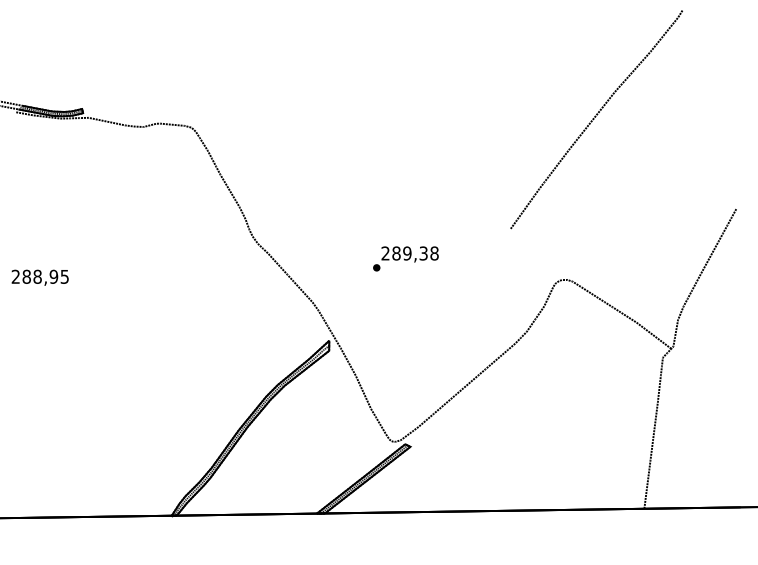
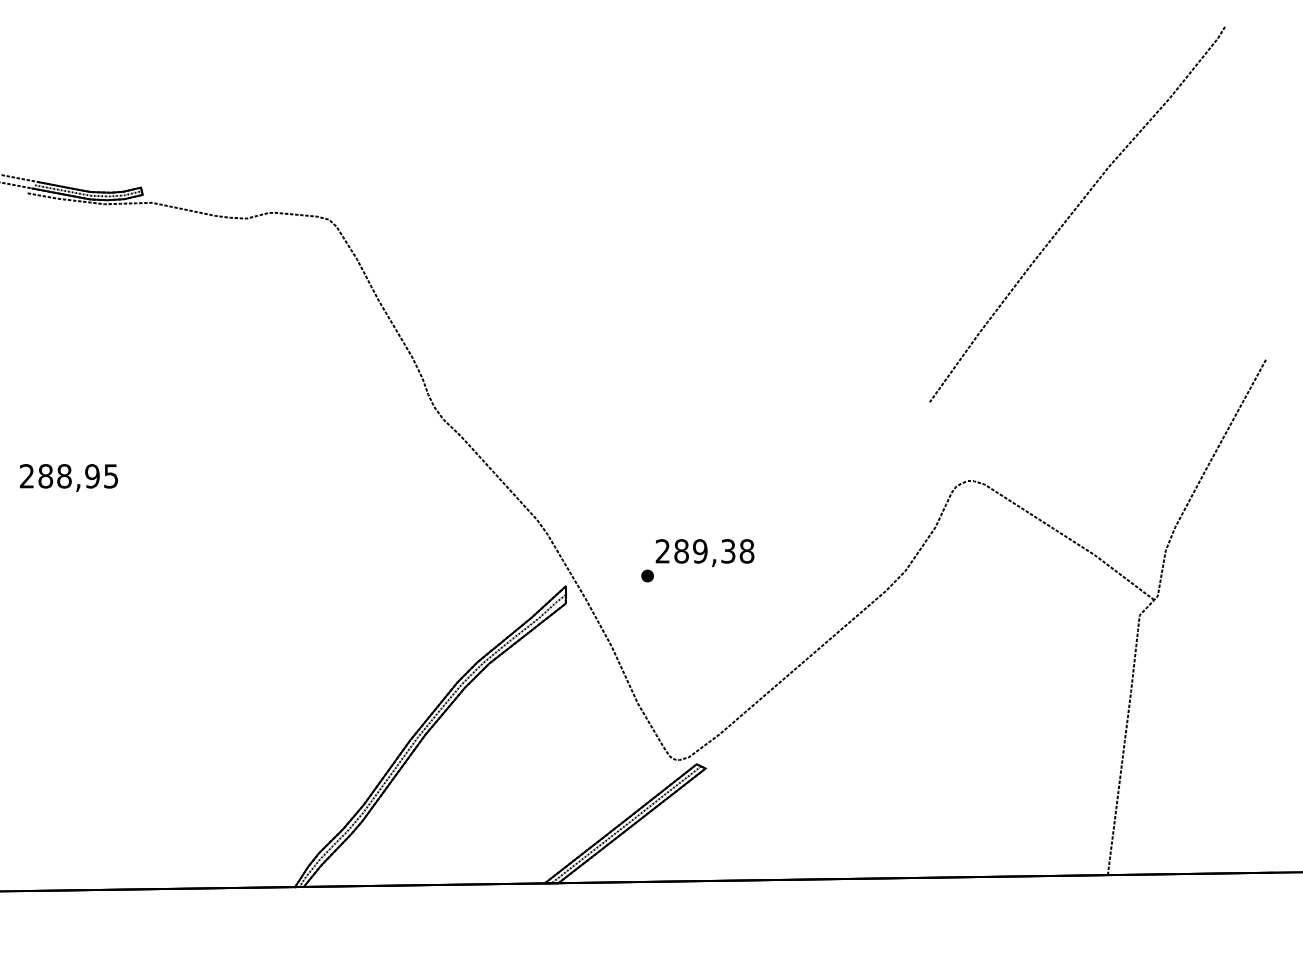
curve: (594, 119) -> (1073, 214), moved
text: (405, 258) -> (697, 559), moved

